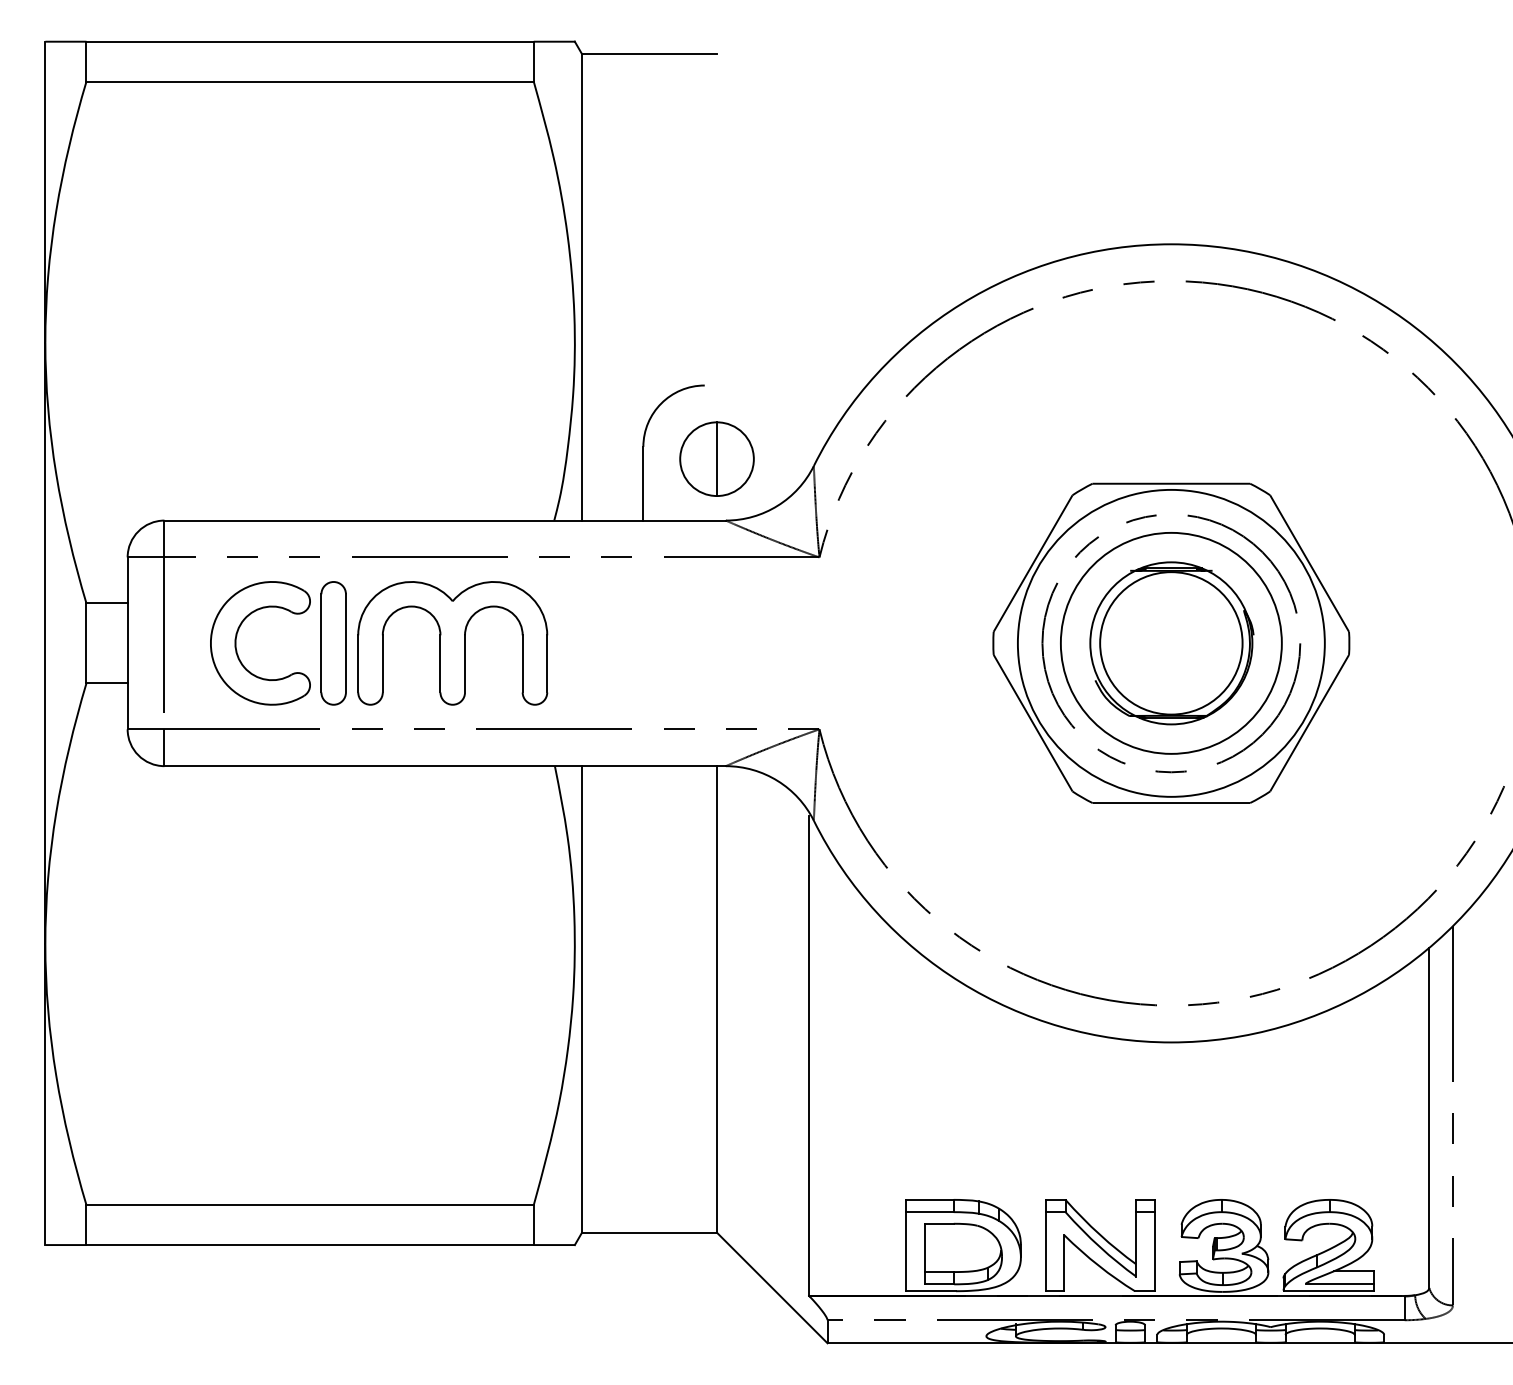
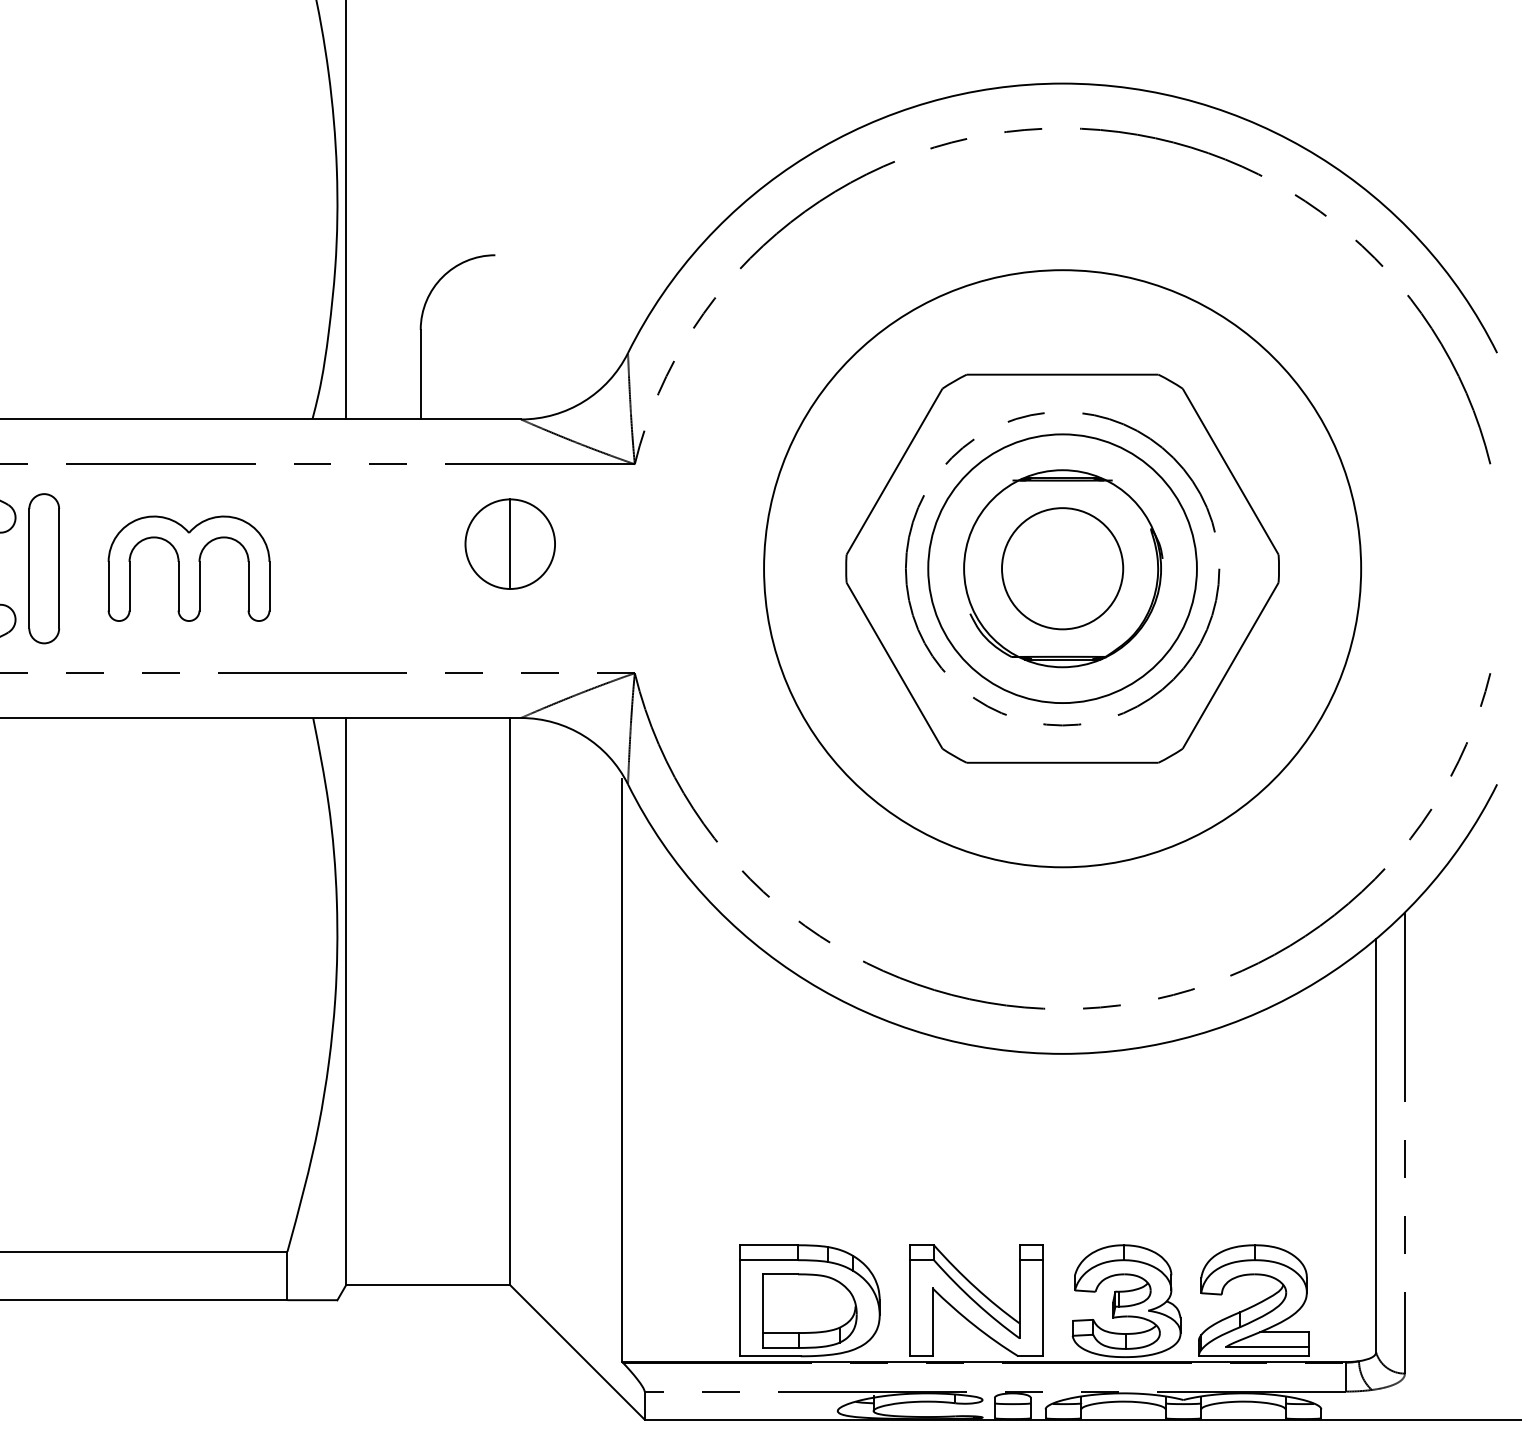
part: (716, 458) -> (509, 543), moved
circle: (1170, 642) -> (1061, 567), size x1.6
part: (452, 643) -> (188, 568), size x0.7
circle: (1171, 643) -> (1062, 568), size x0.7

